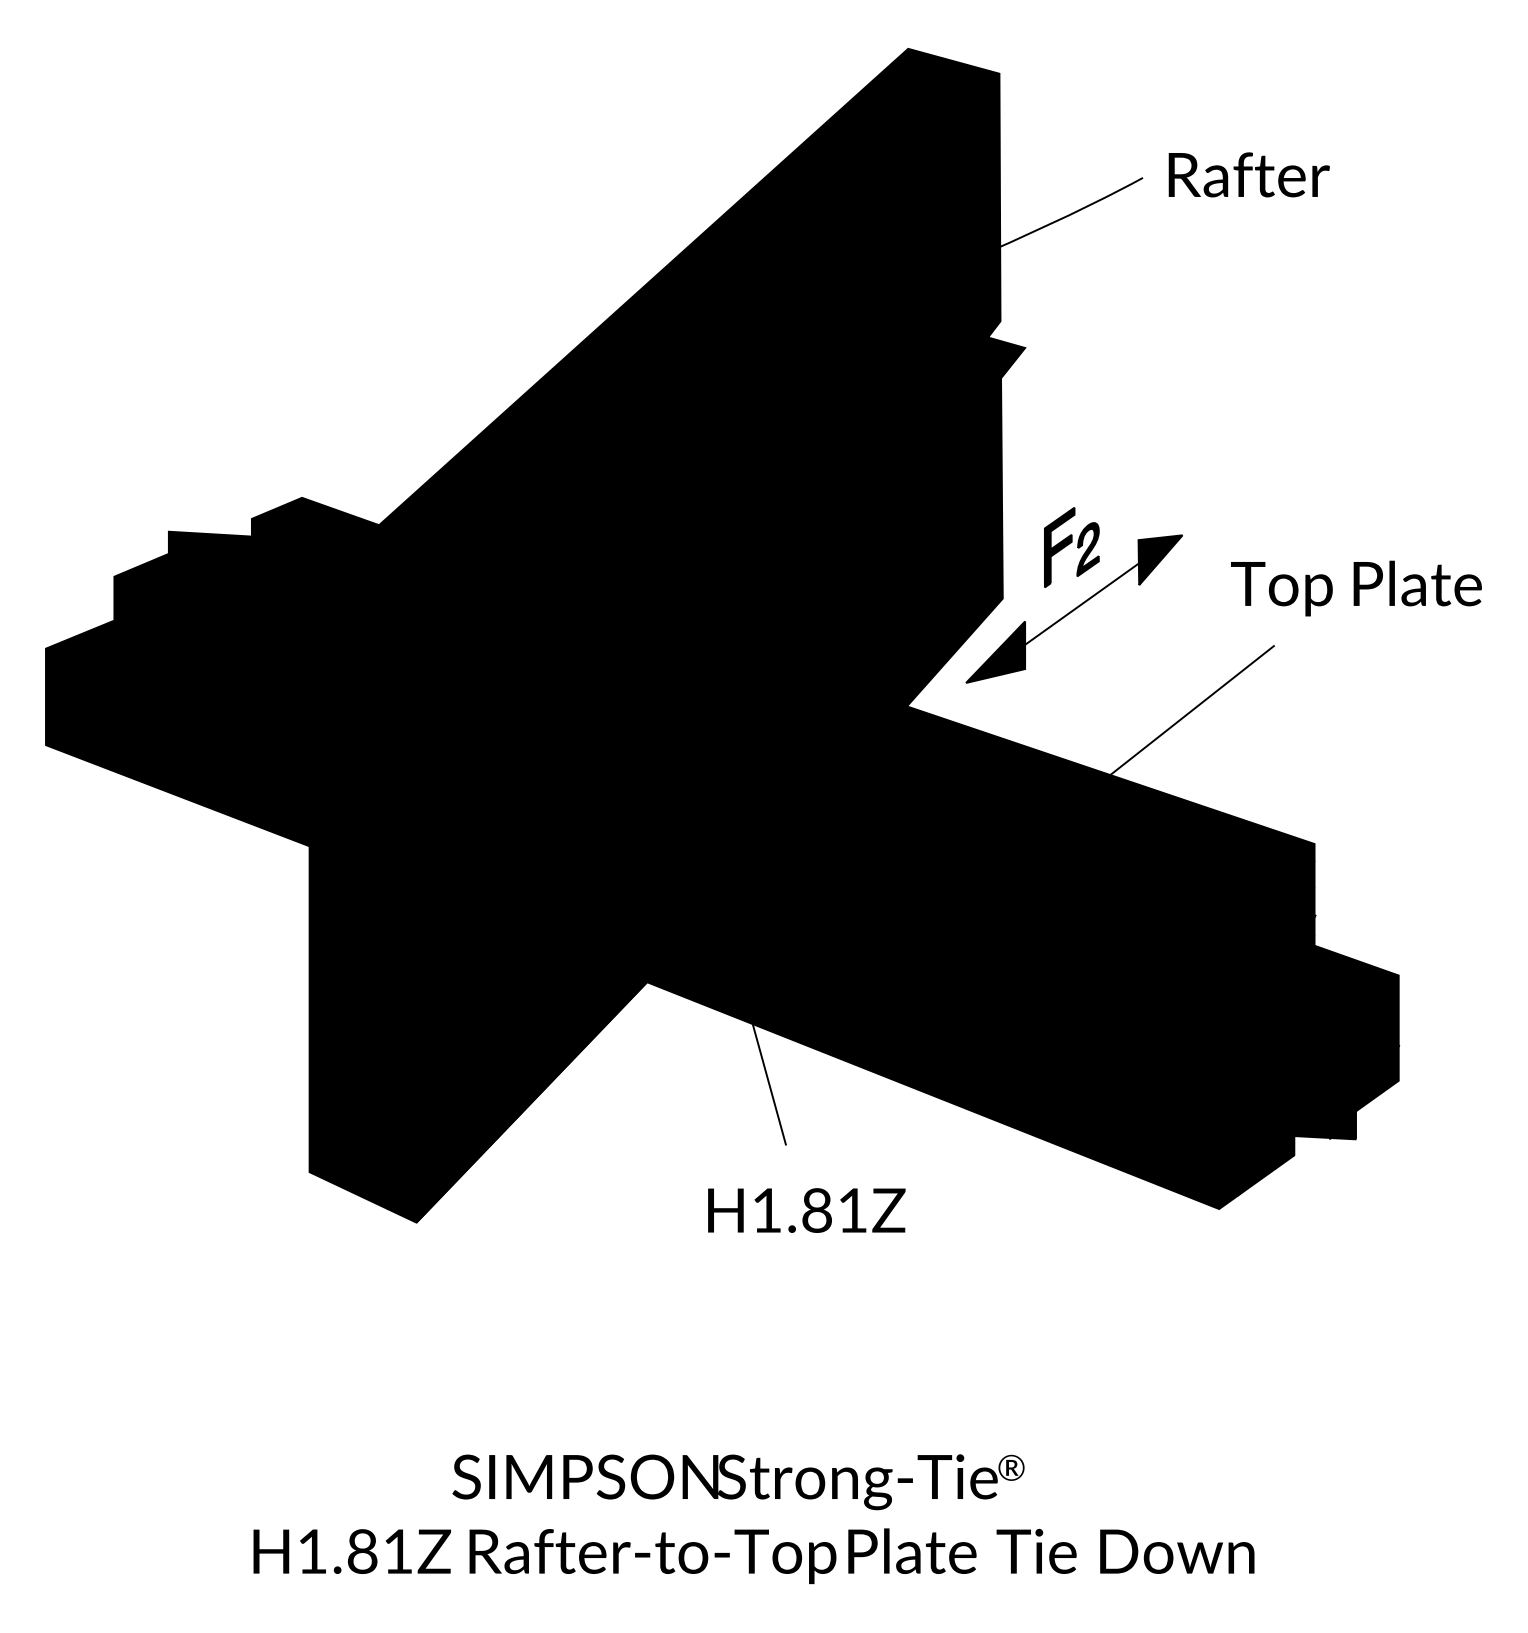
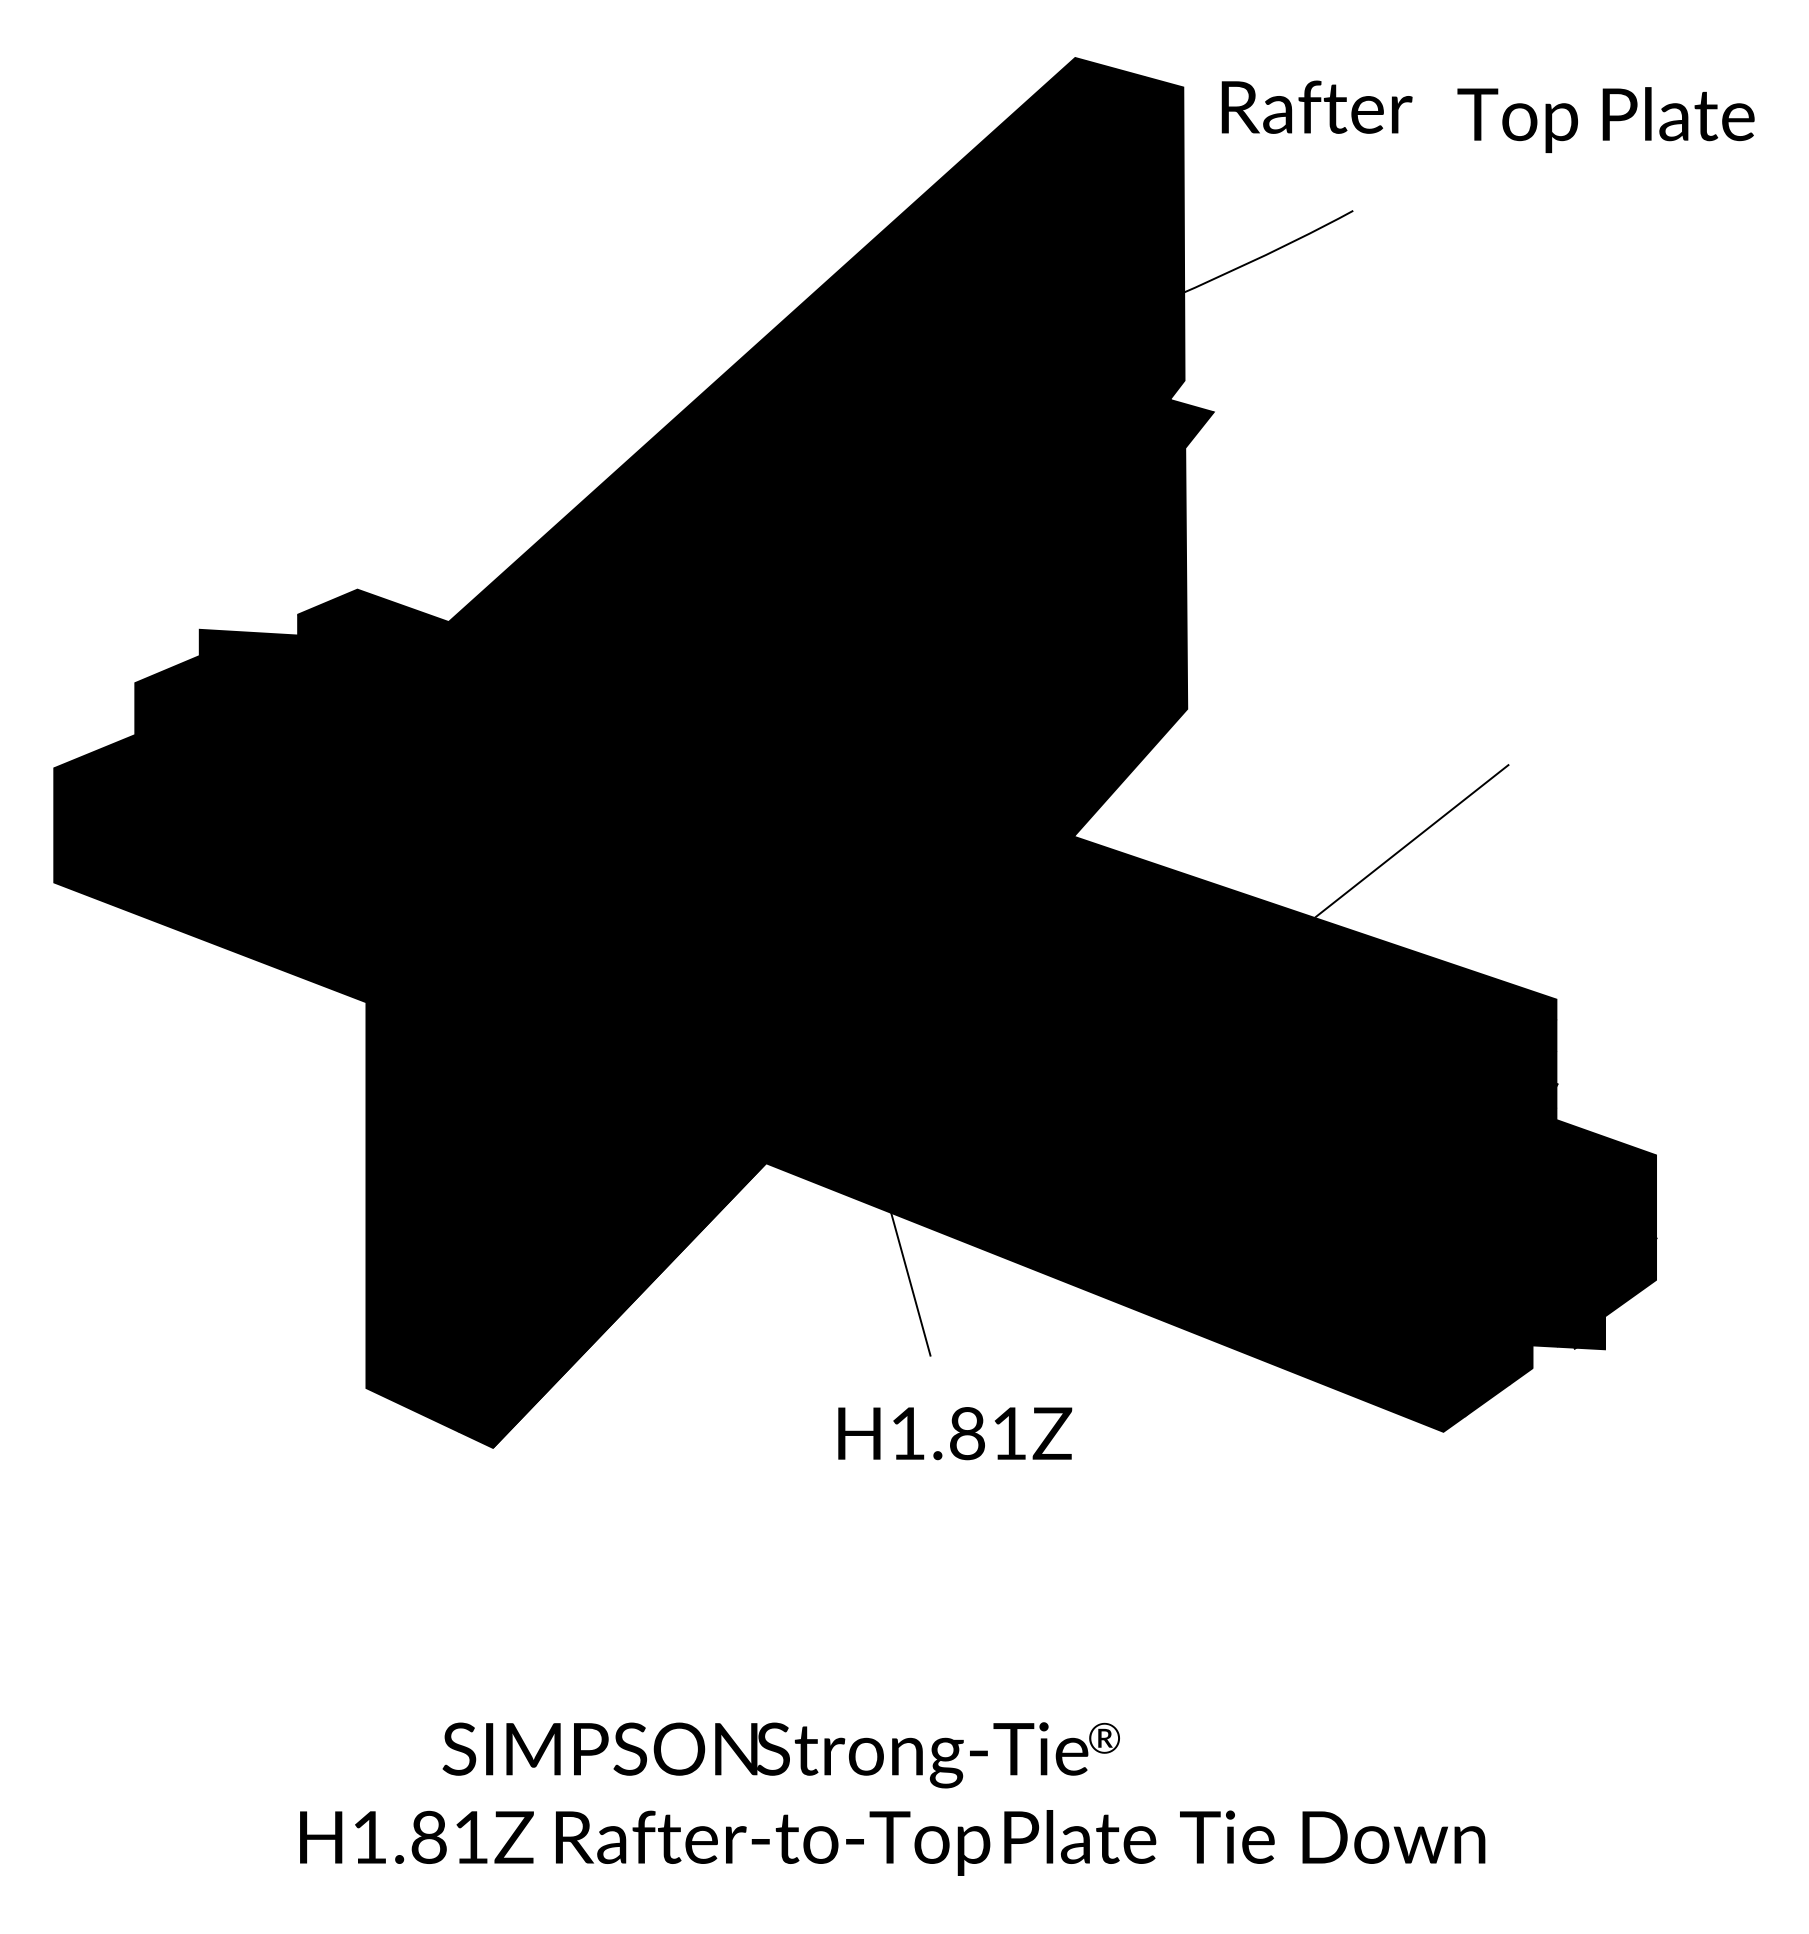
text: (1248, 174) -> (1316, 106), moved
text: (1355, 588) -> (1605, 119), moved
part: (1078, 604) -> (1277, 716), removed
text: (737, 1482) -> (780, 1755), moved

